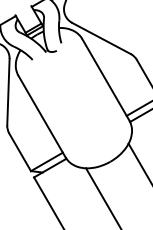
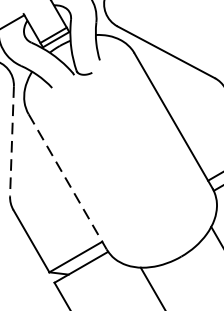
line: (8, 92) -> (12, 141), solid -> dashed
line: (42, 117) -> (68, 183), solid -> dashed

